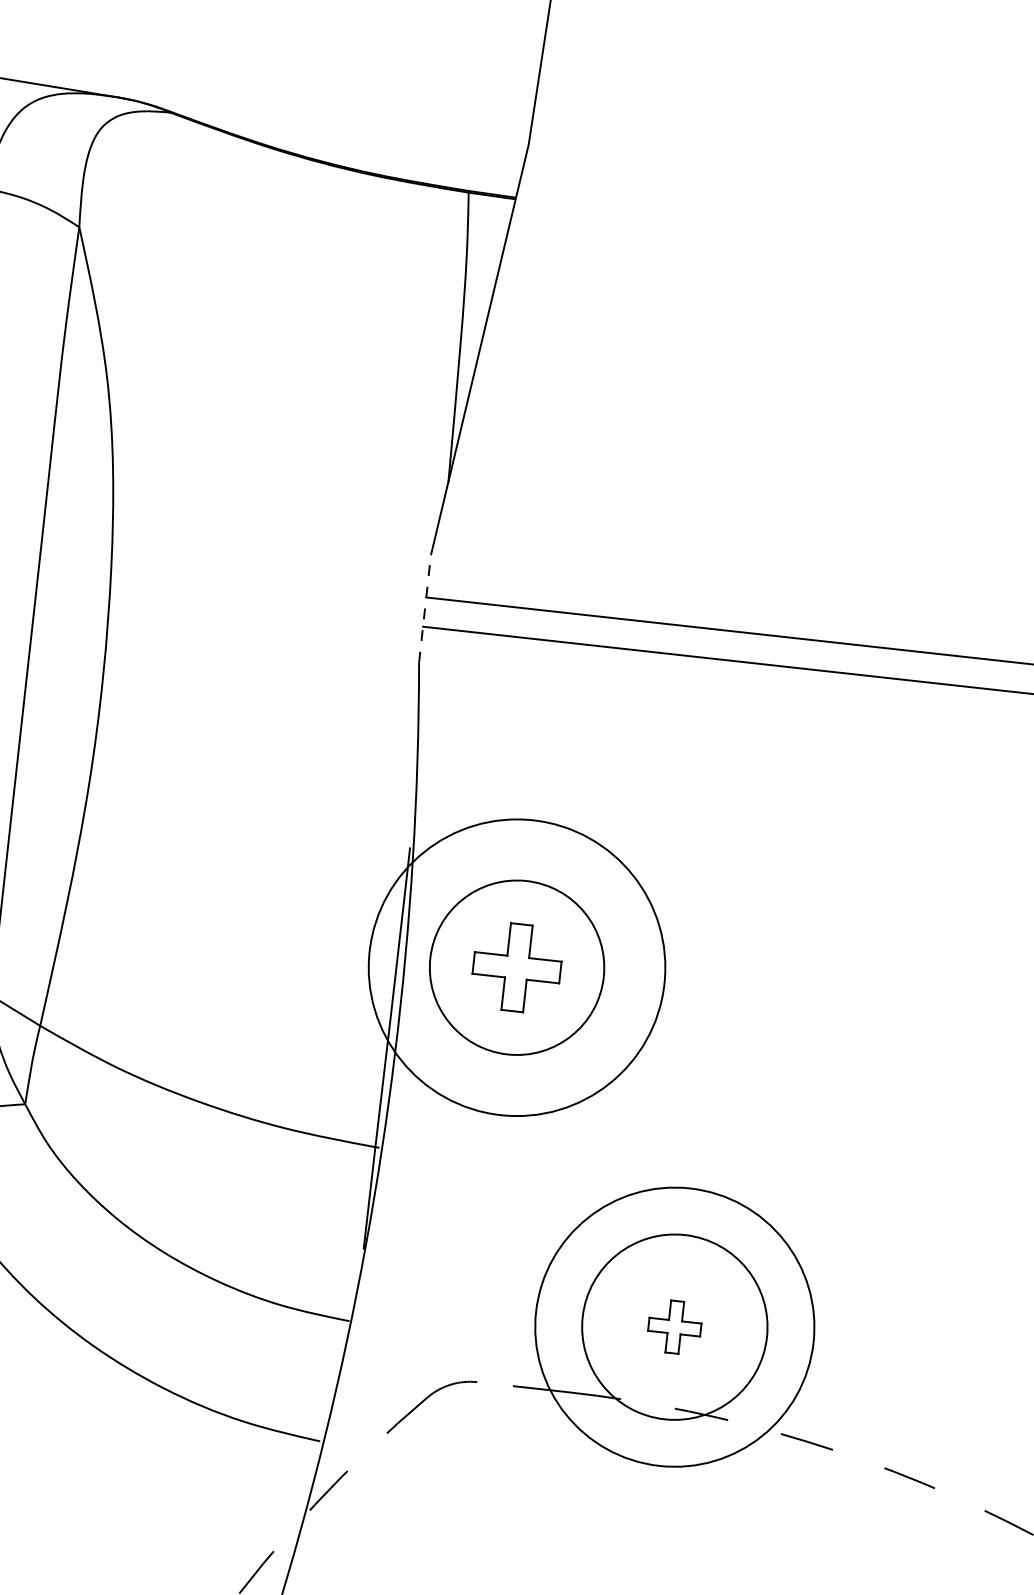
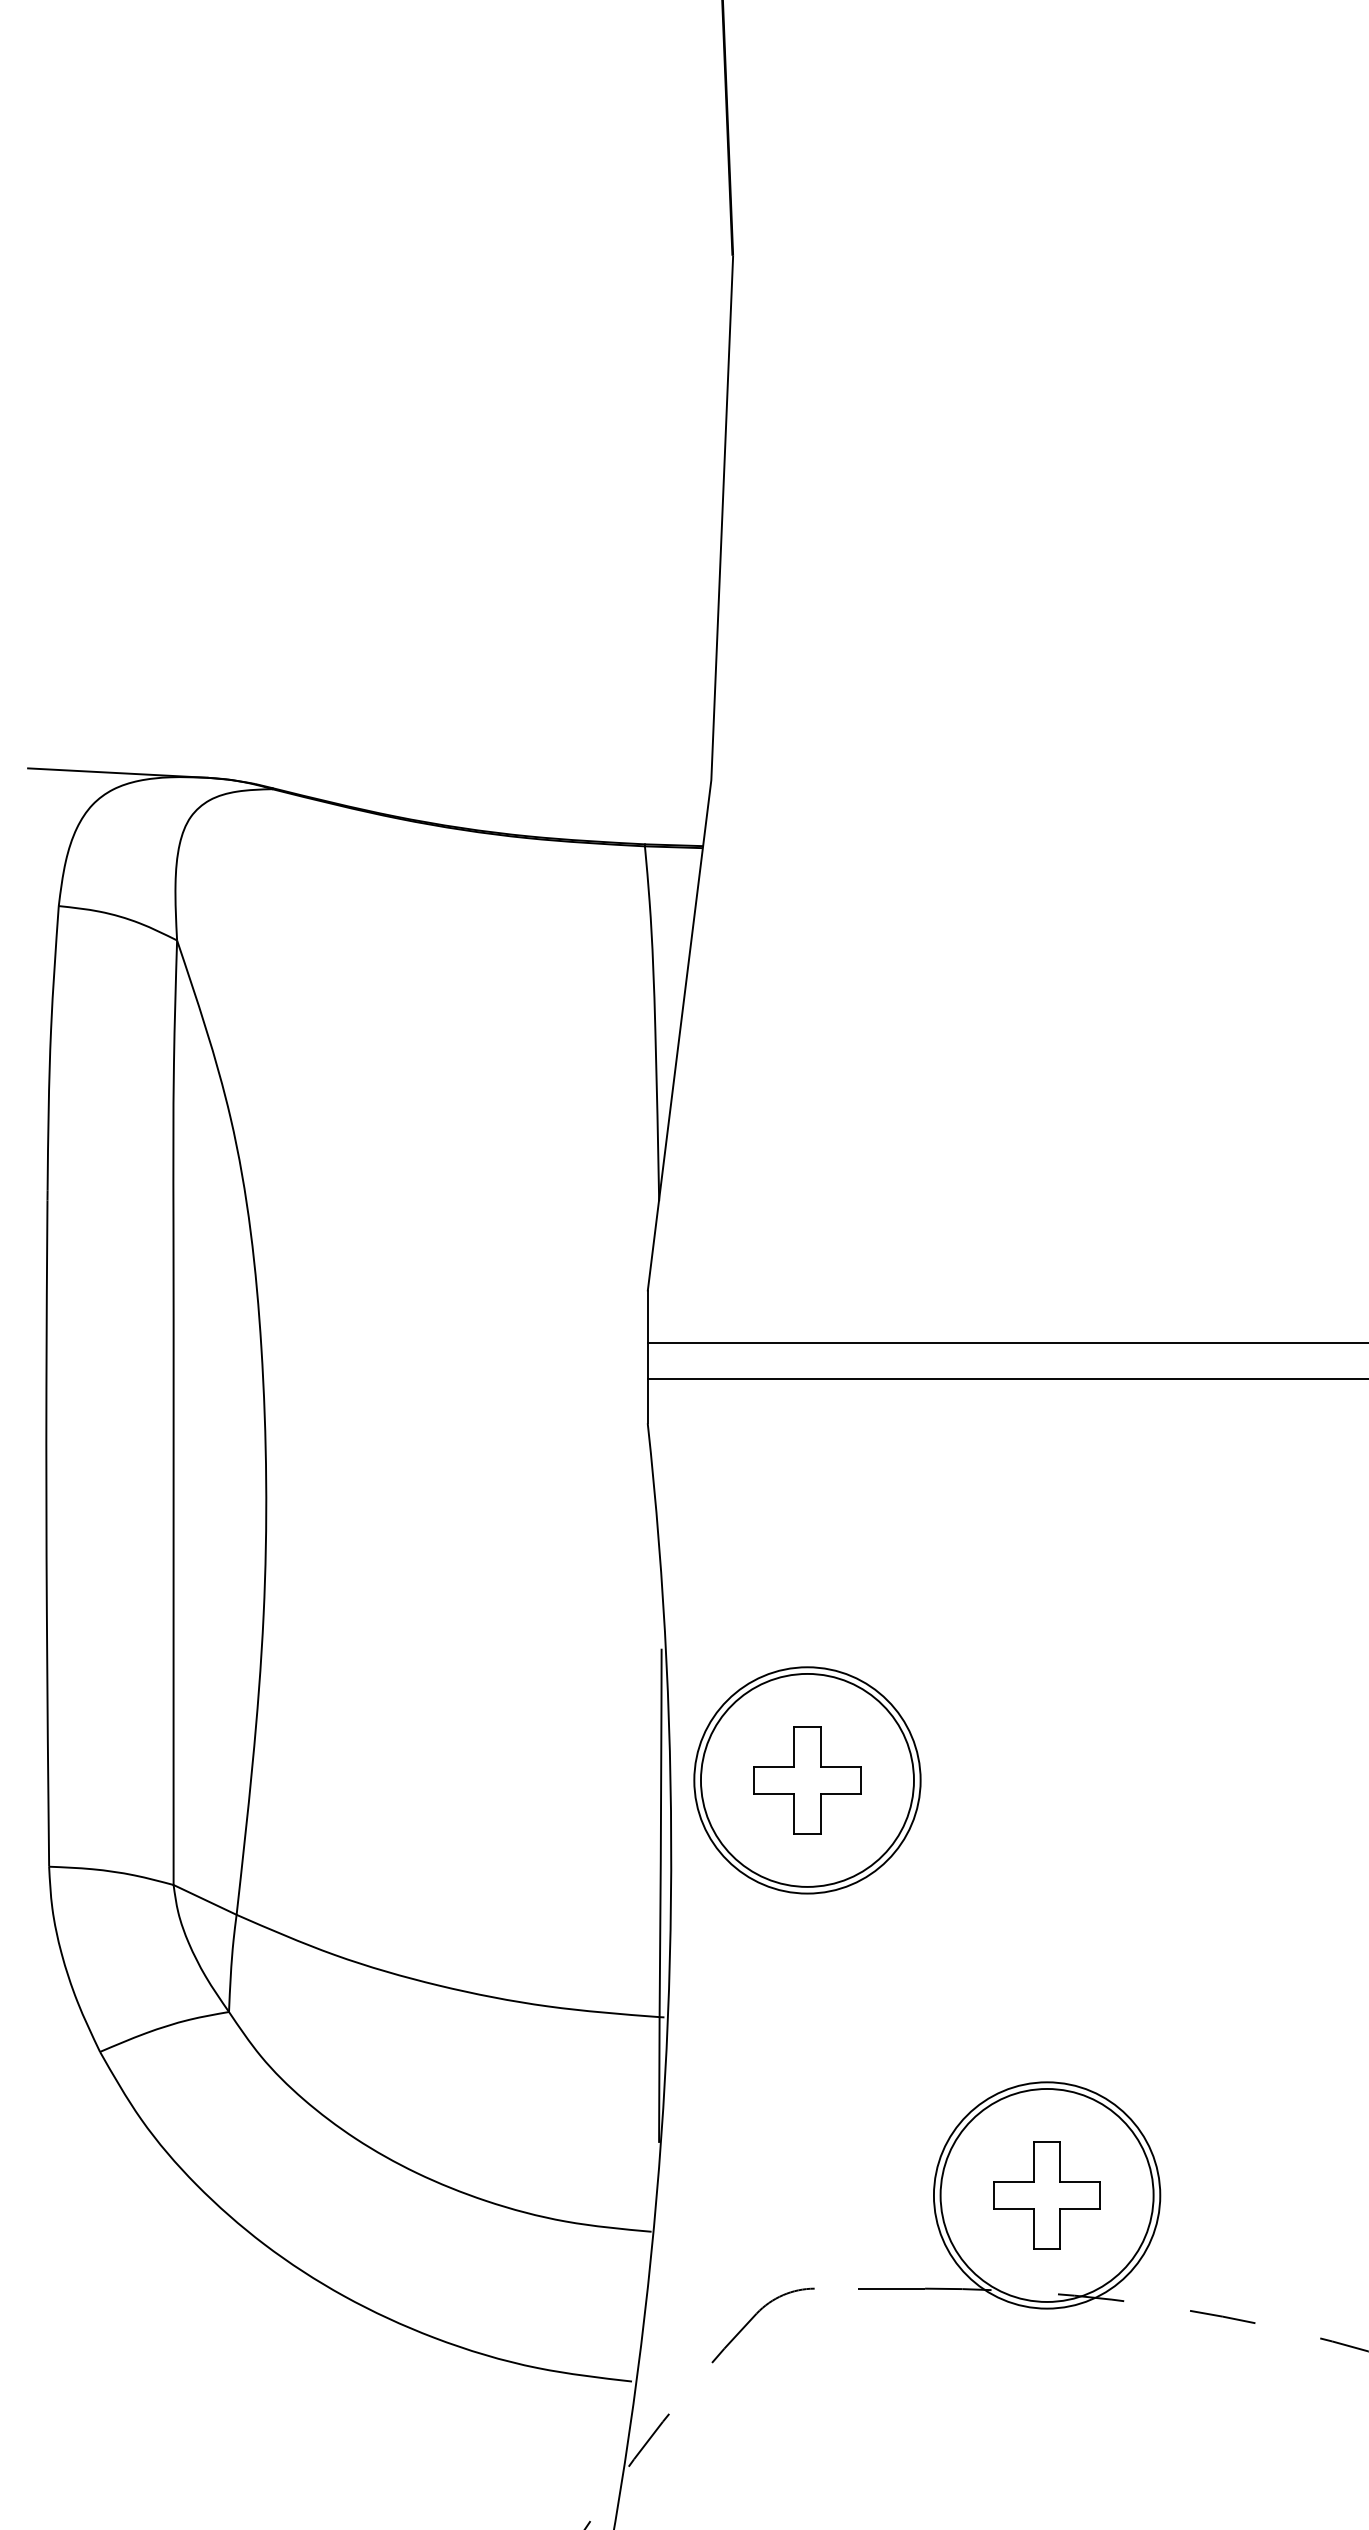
line: (424, 609) -> (647, 1357), dashed -> solid
circle: (517, 967) -> (807, 1780), size x0.62
circle: (674, 1326) -> (1046, 2194), size x0.62
part: (674, 1327) -> (1046, 2195), size x1.67

